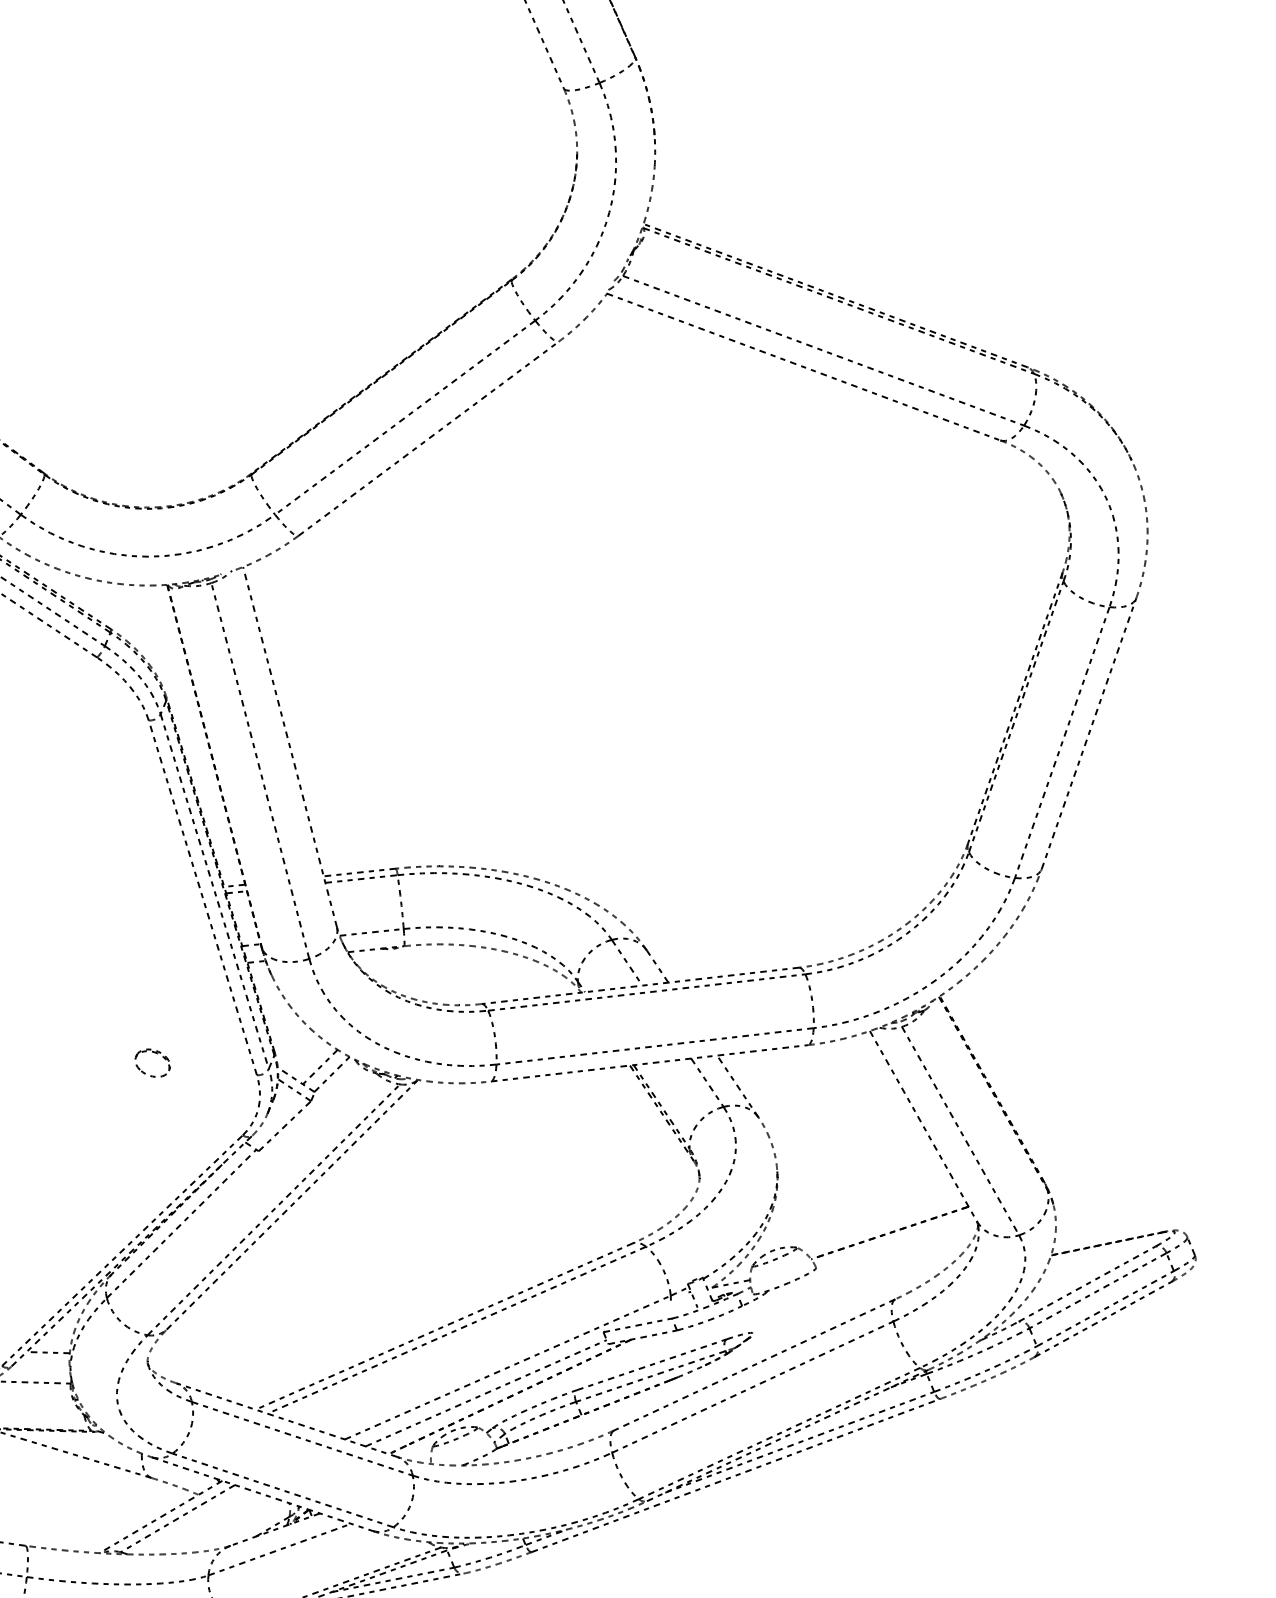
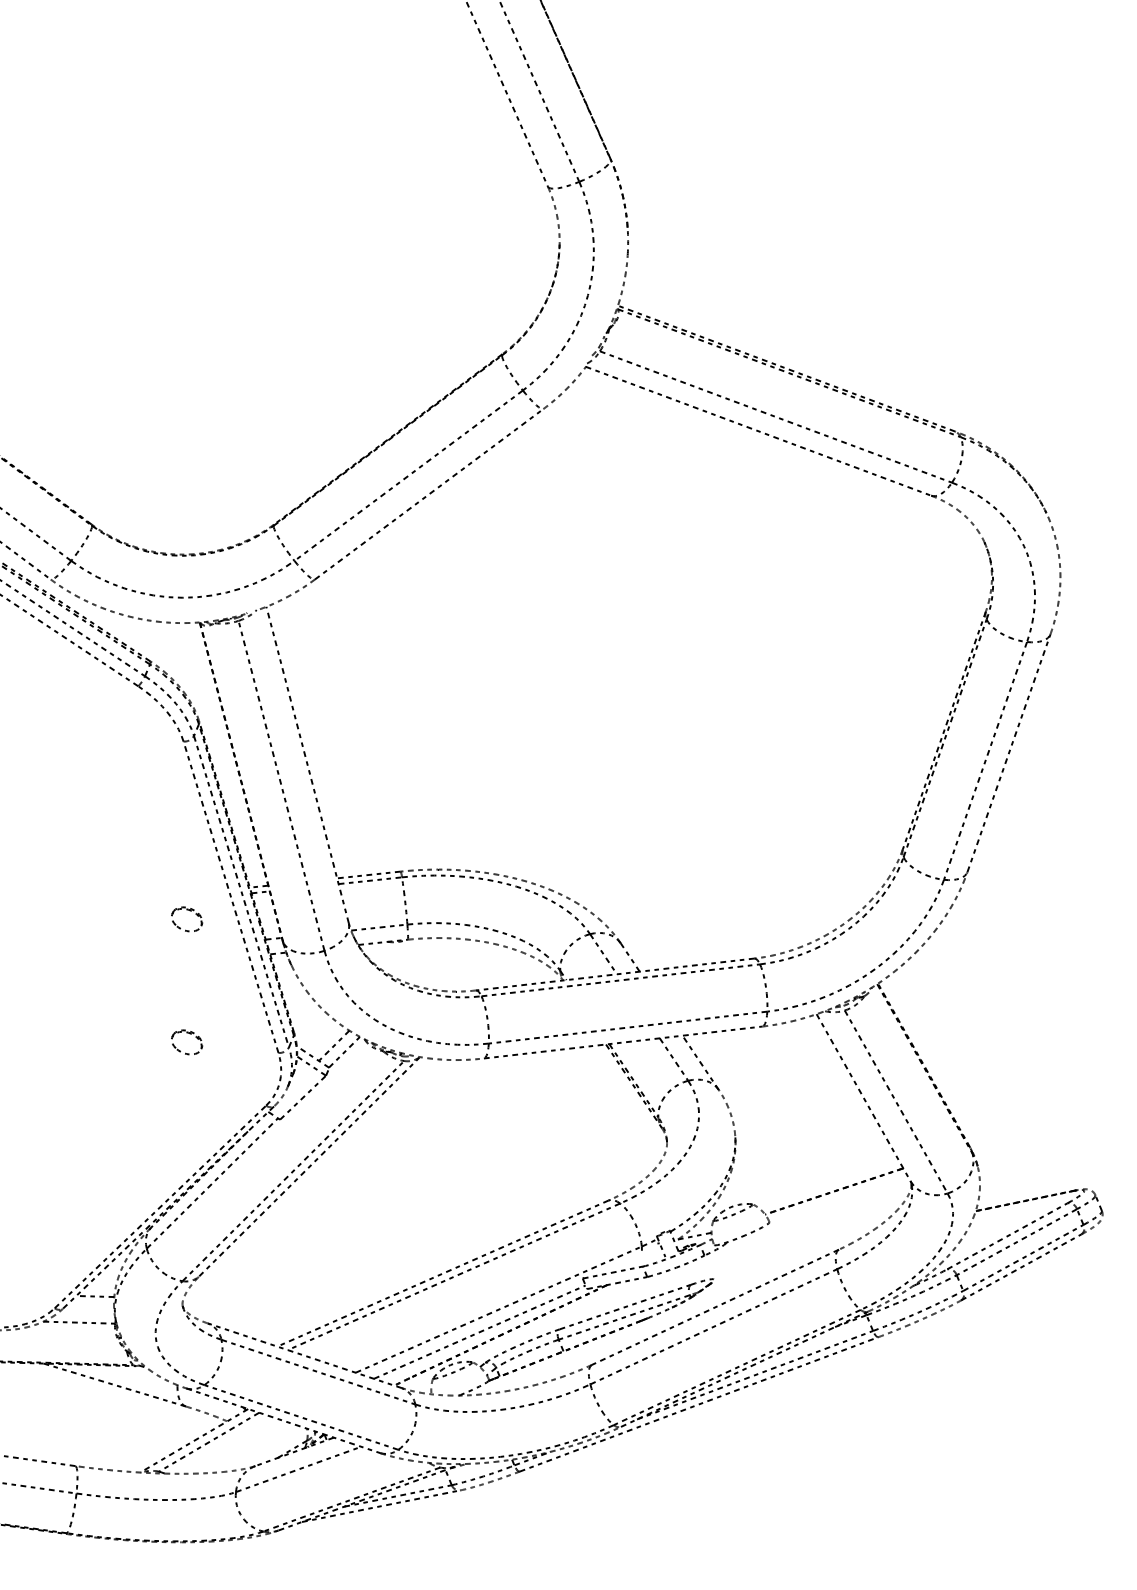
part: (155, 914) -> (189, 911), added

